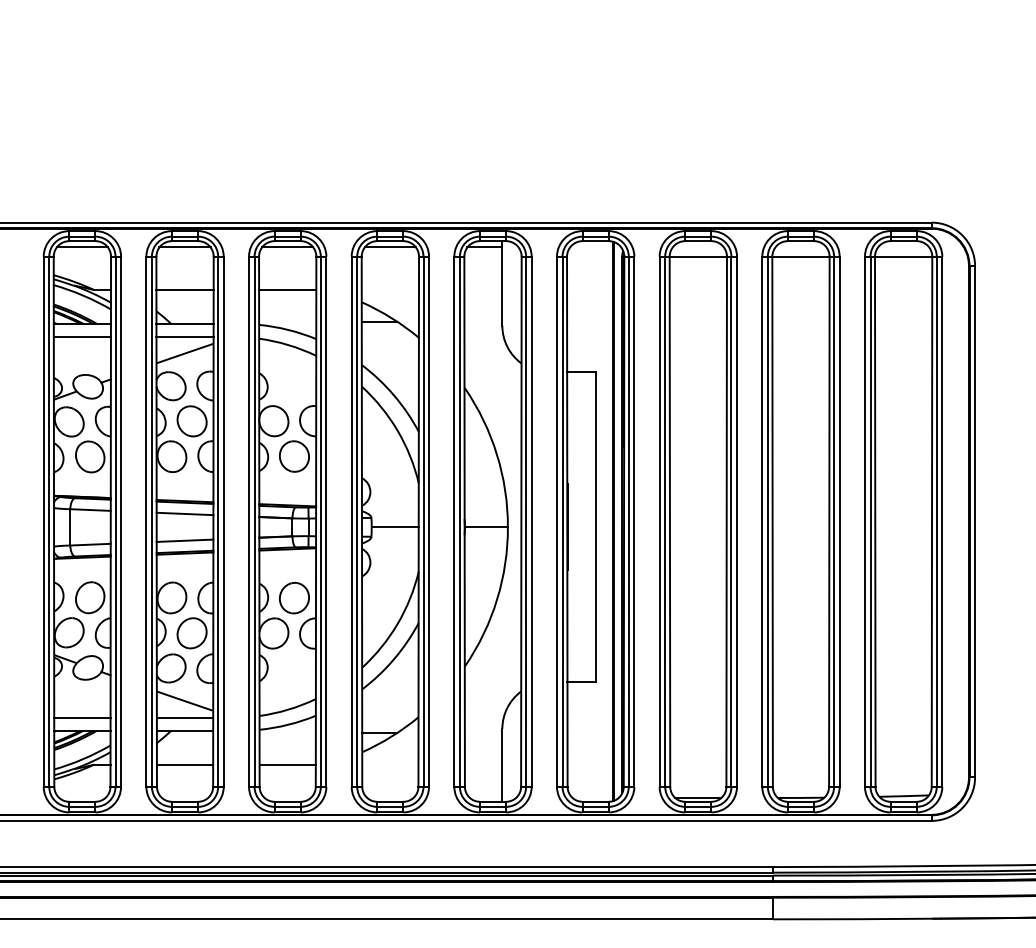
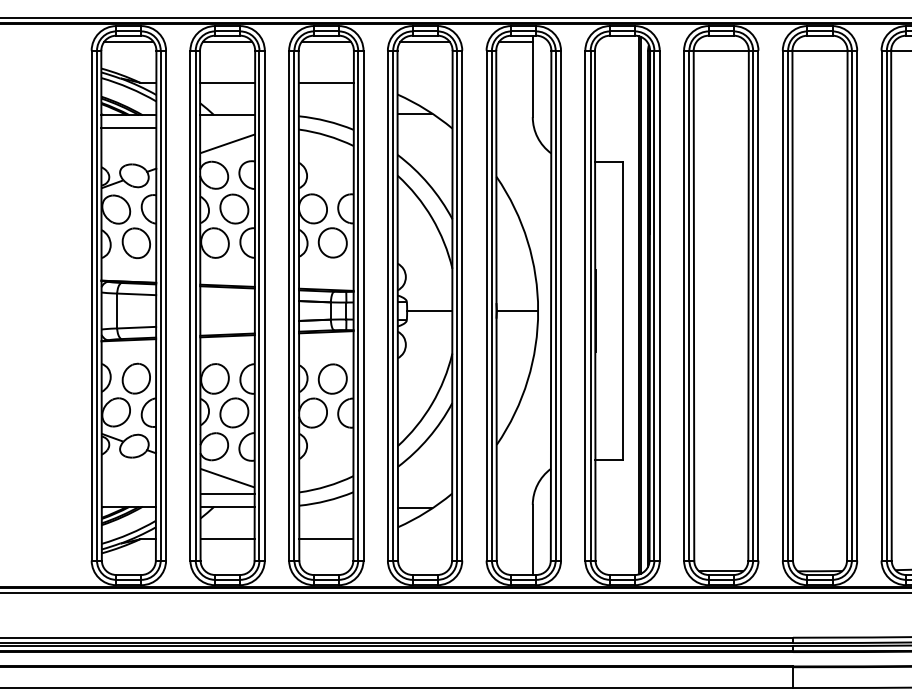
line: (184, 336) -> (227, 127), removed
line: (184, 513) -> (227, 297), removed
line: (184, 540) -> (227, 323), removed
line: (82, 717) -> (128, 493), removed

